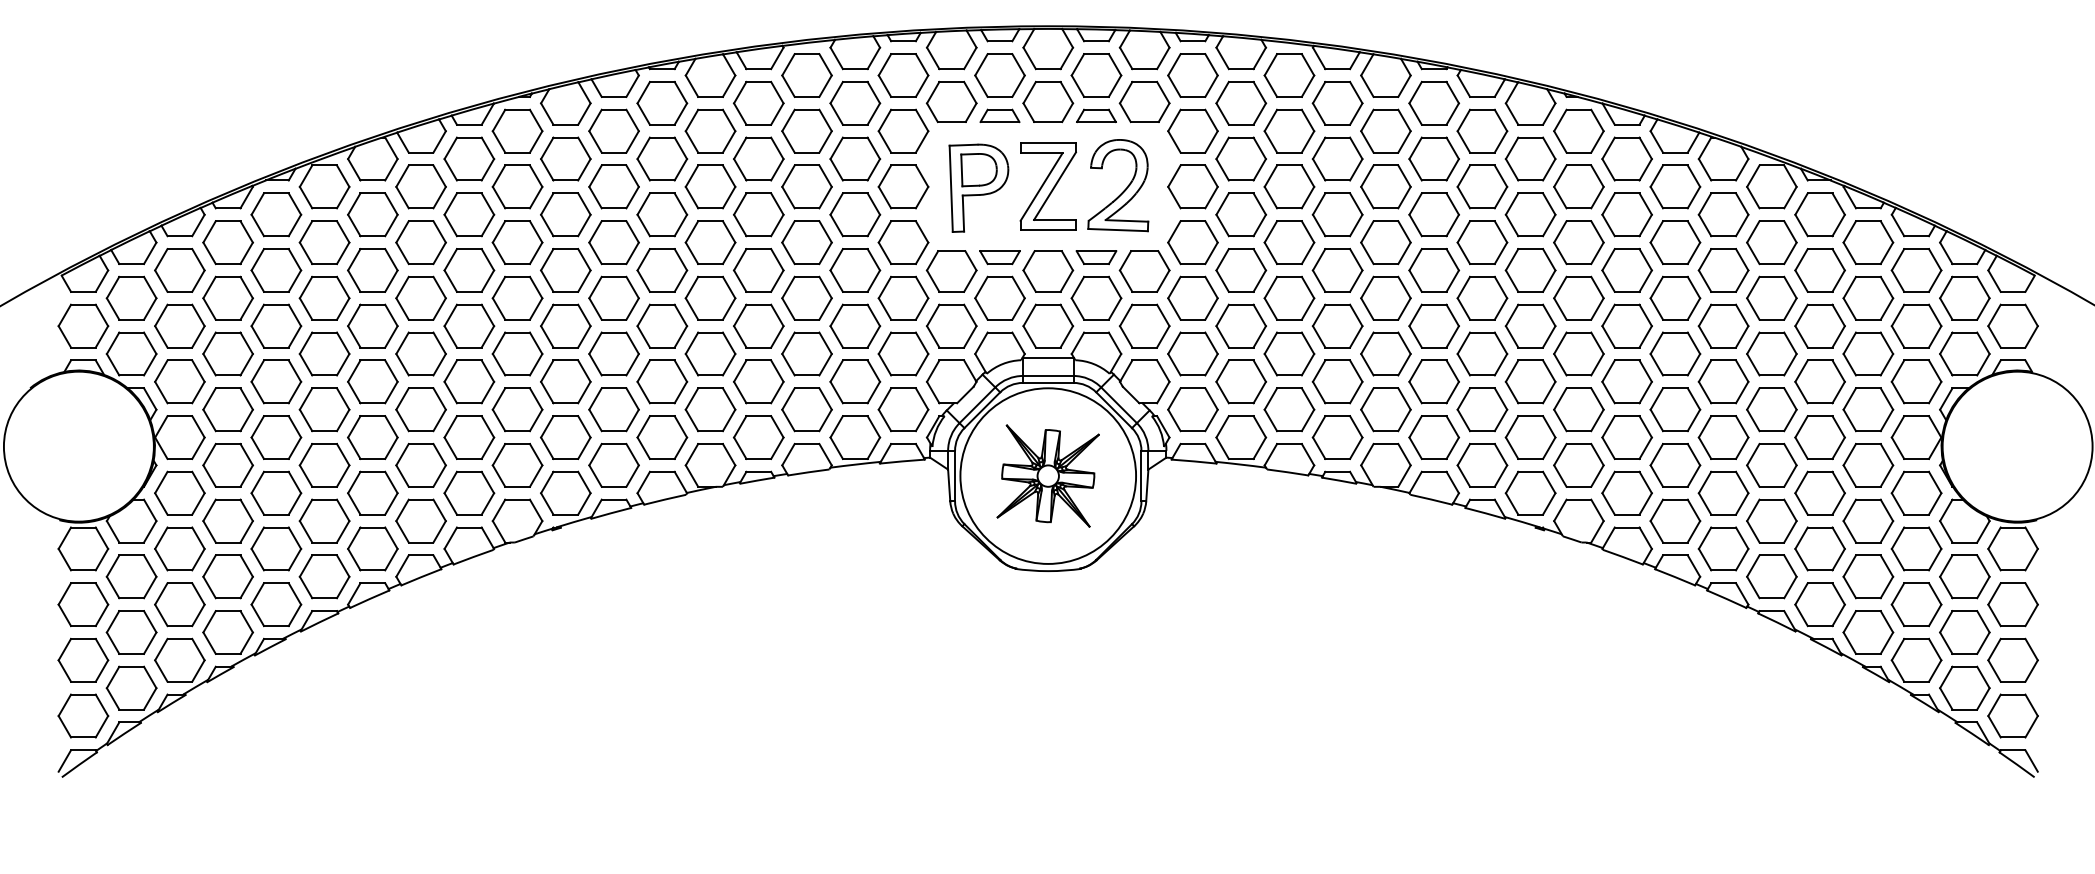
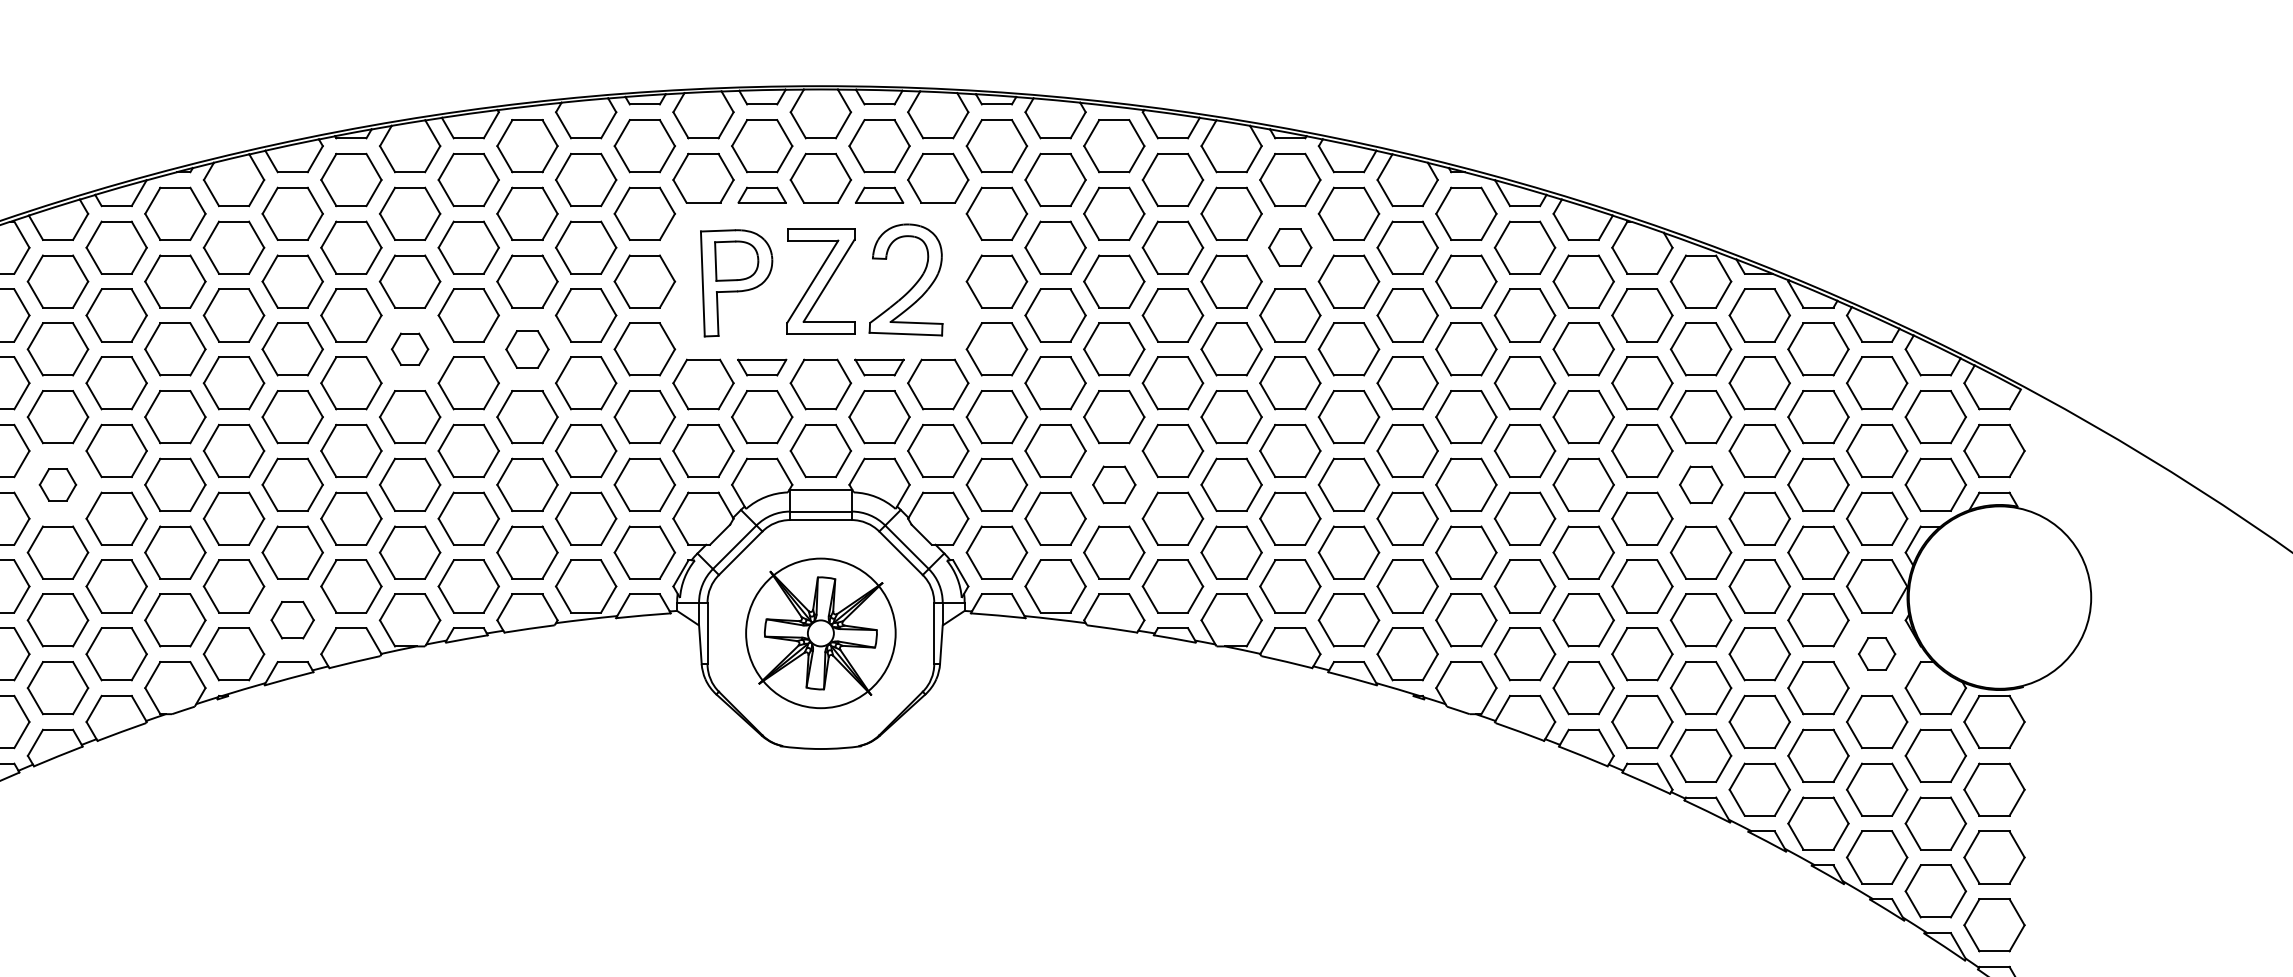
part: (1433, 158) -> (1289, 247), size x0.7
part: (710, 242) -> (410, 349), size x0.6
part: (806, 242) -> (526, 349), size x0.7
part: (420, 353) -> (57, 484), size x0.6
part: (1289, 353) -> (1114, 484), size x0.7
part: (1771, 353) -> (1700, 484), size x0.7
part: (613, 464) -> (292, 619), size x0.7
circle: (1048, 475) -> (821, 632), size x0.7
part: (1916, 492) -> (1877, 653), size x0.6

